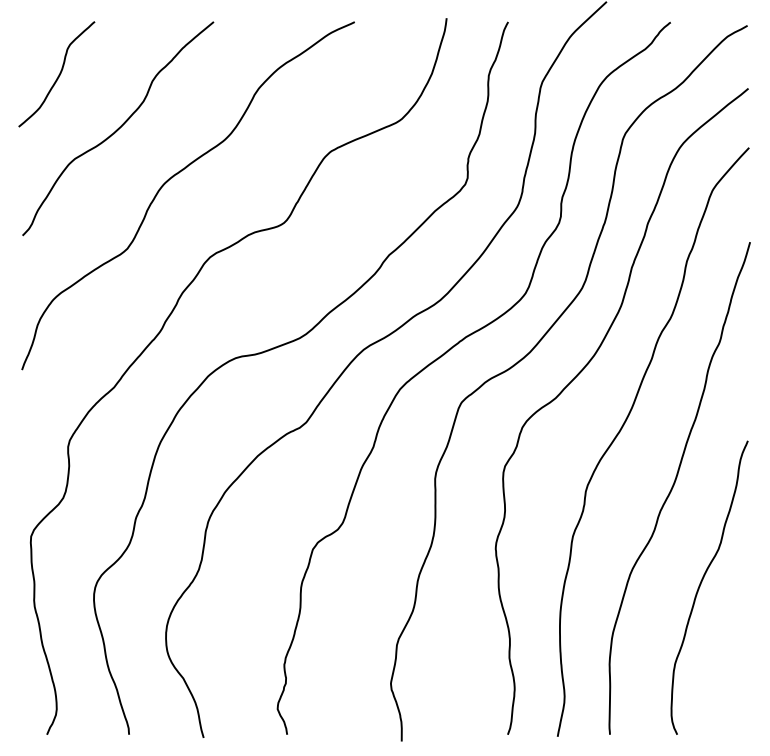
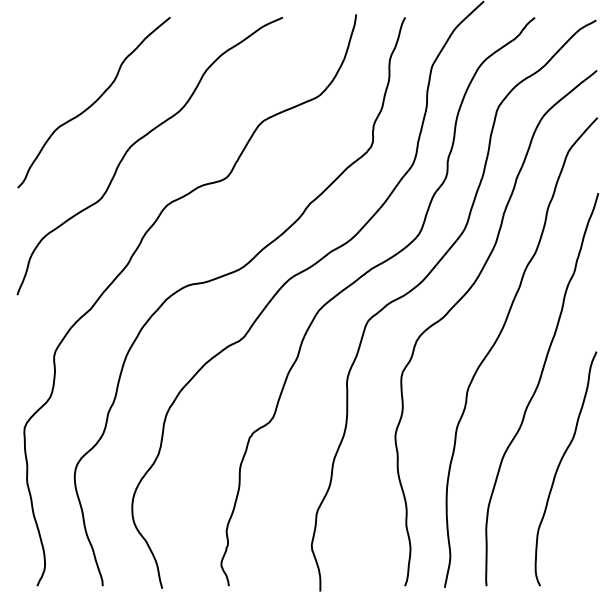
curve: (58, 74) -> (46, 59), removed

